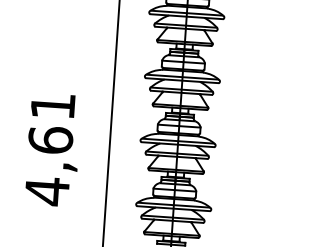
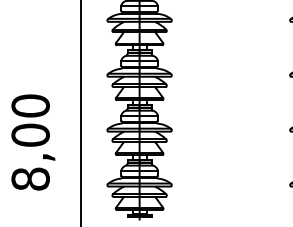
text: (49, 148) -> (30, 142), 4,61 -> 8,00

